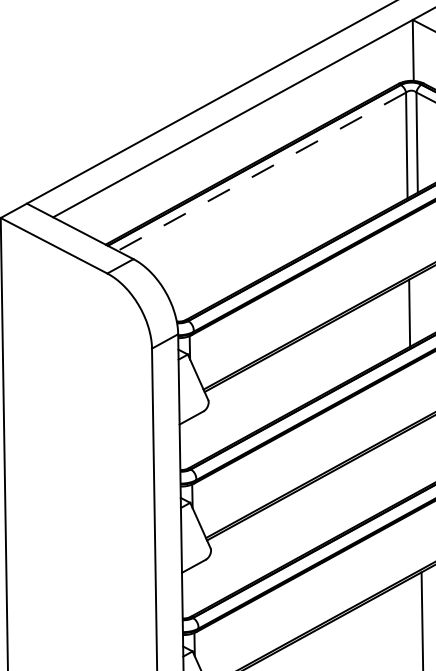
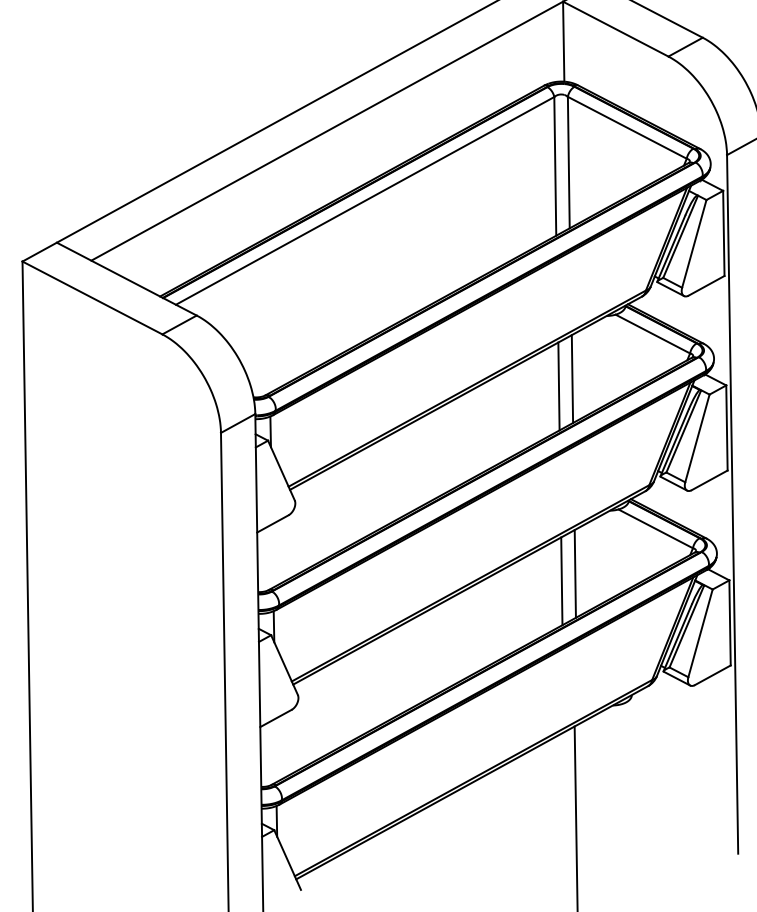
line: (262, 171) -> (365, 200), dashed -> solid
line: (419, 307) -> (572, 379), added
line: (421, 455) -> (574, 573), added
line: (411, 461) -> (561, 581), added

